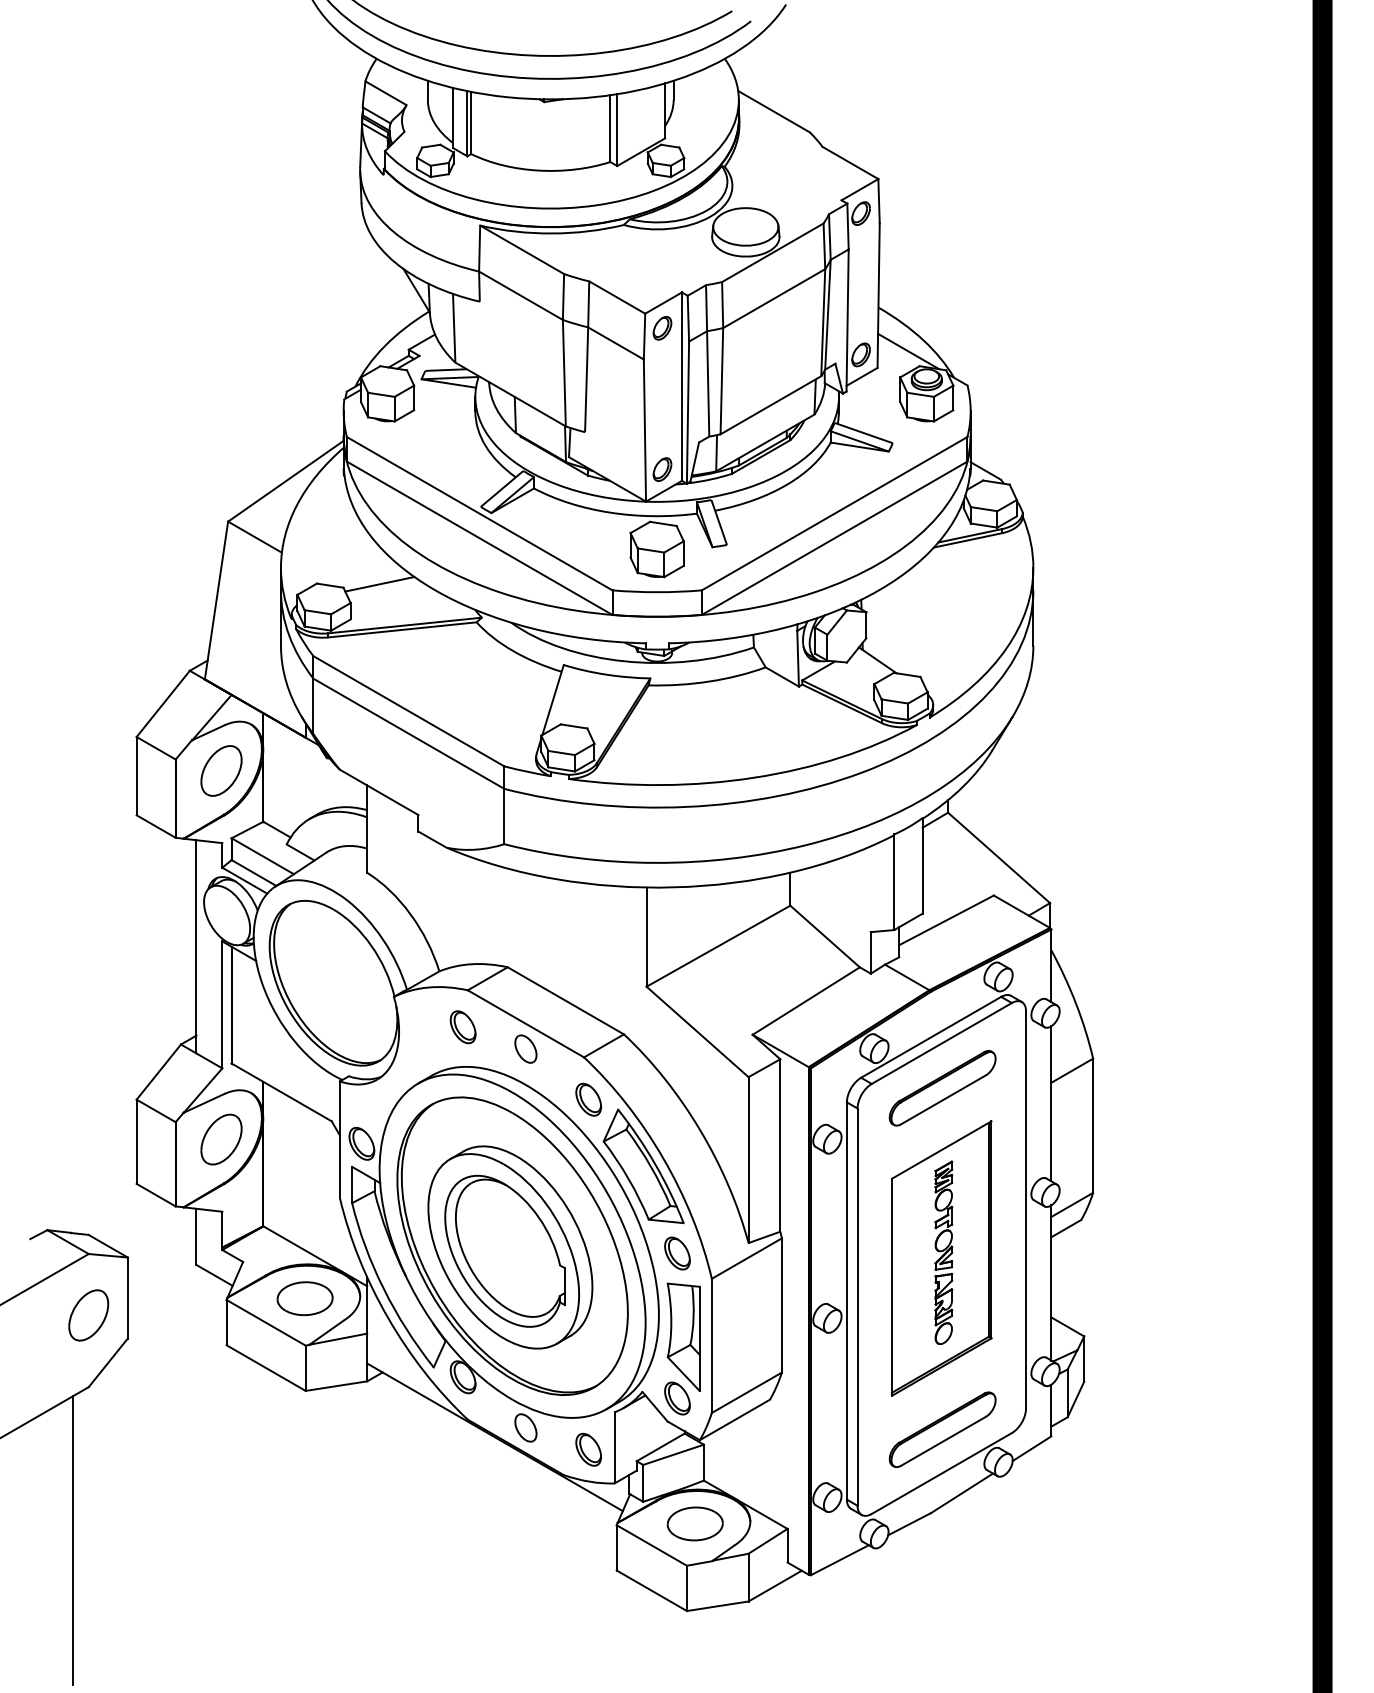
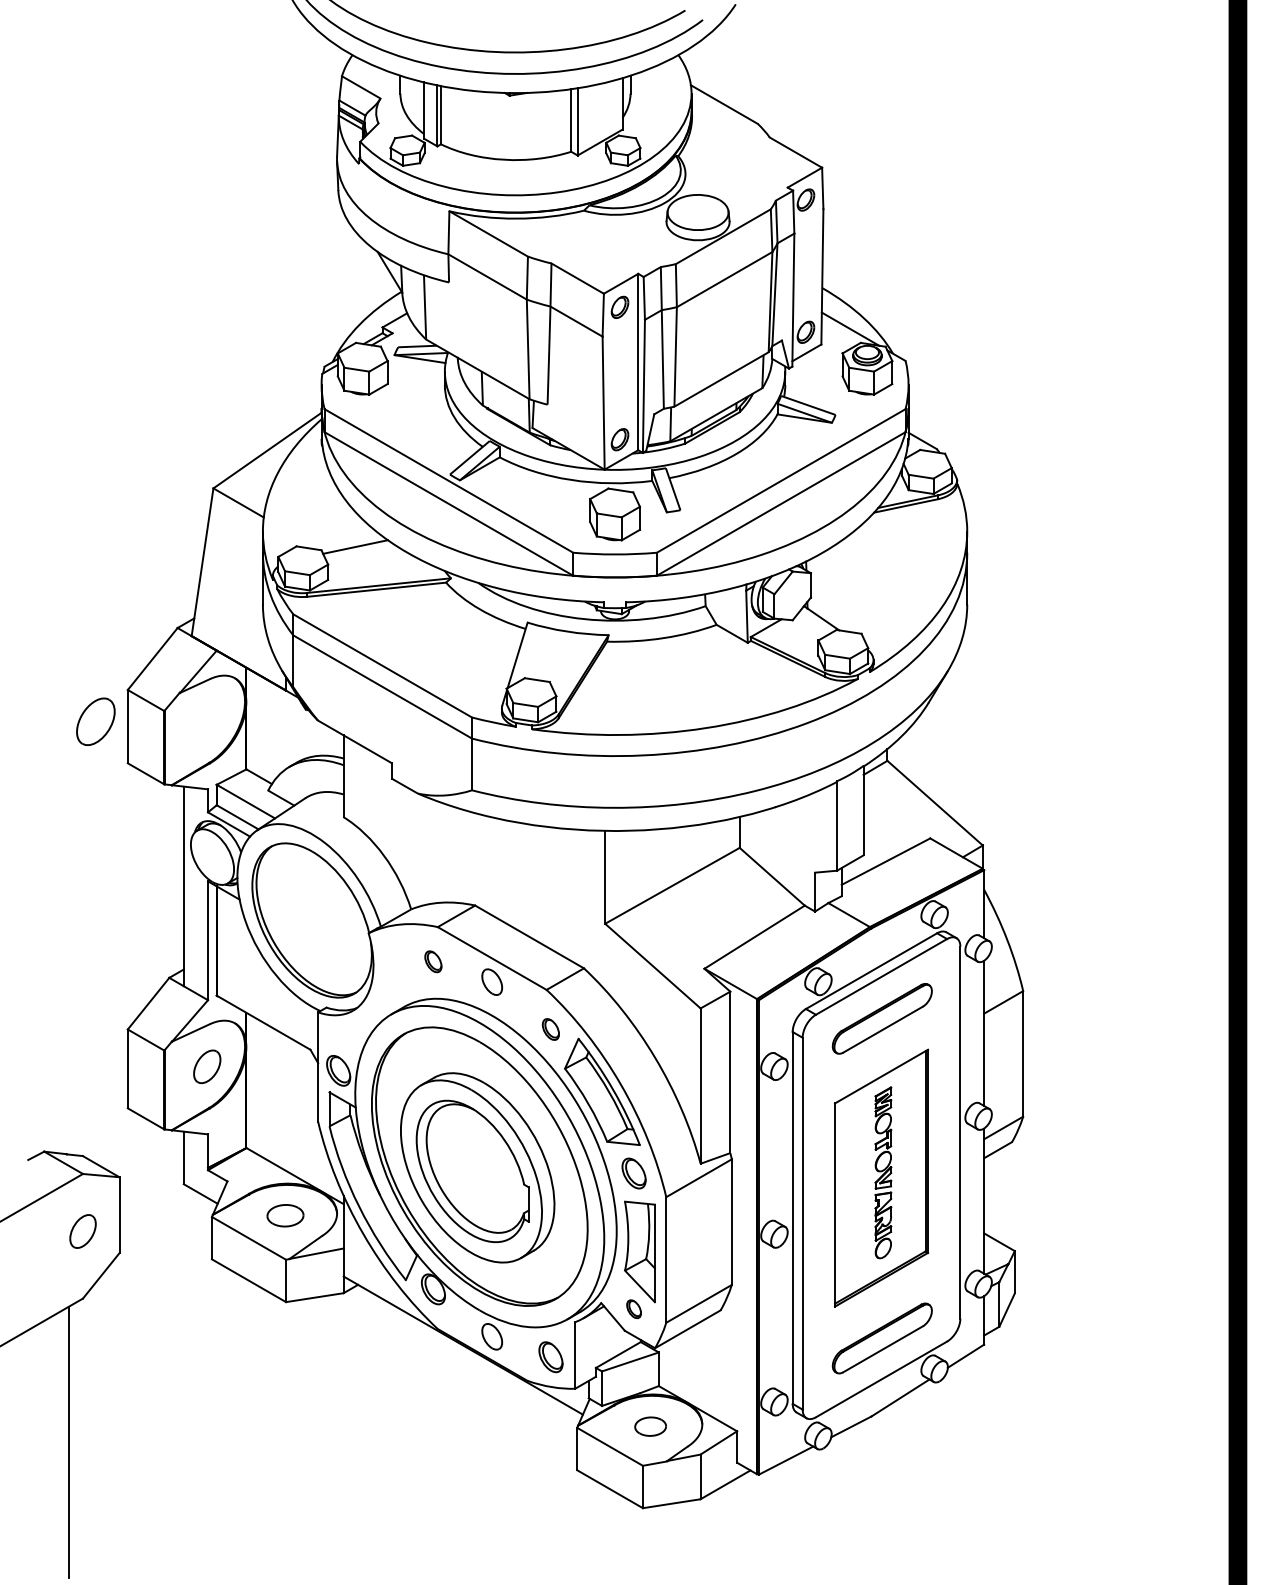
part: (221, 770) -> (95, 721), moved
part: (462, 1027) -> (432, 961), size x0.7
part: (588, 1099) -> (550, 1029), size x0.7
part: (221, 1139) -> (207, 1066), size x0.7
part: (304, 1298) -> (284, 1215), size x0.7
part: (88, 1315) -> (82, 1231), size x0.7
part: (677, 1398) -> (634, 1309), size x0.6
part: (694, 1523) -> (650, 1426), size x0.6

